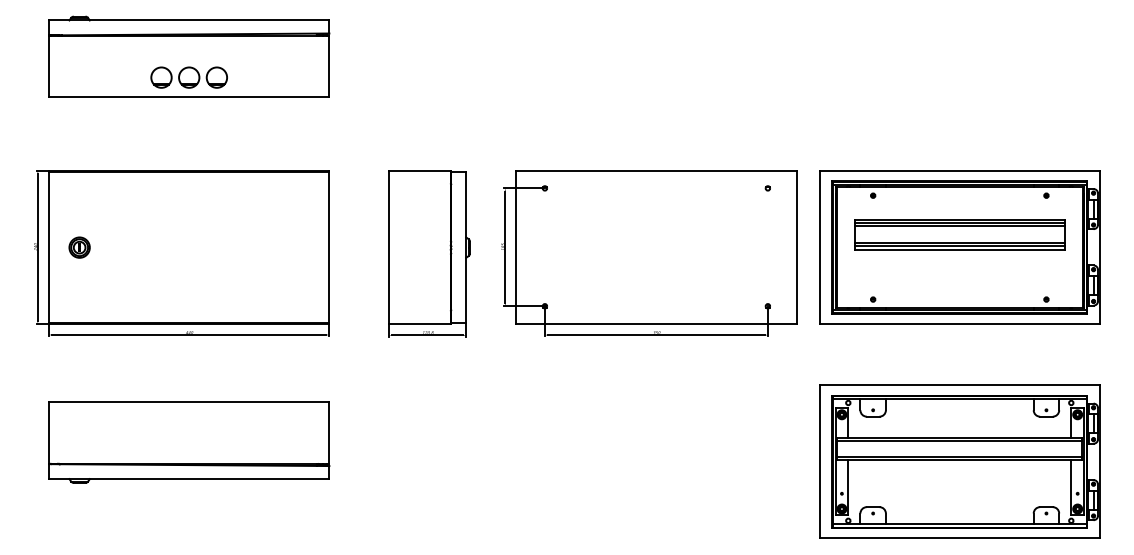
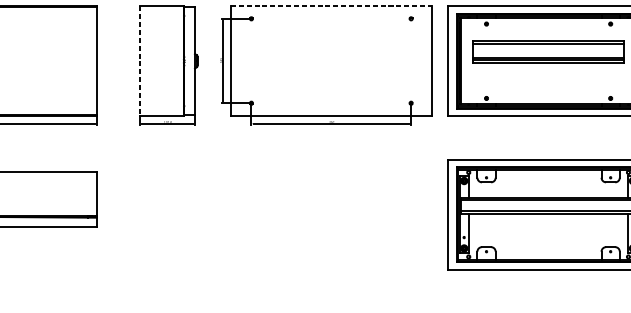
line: (656, 170) -> (331, 6), solid -> dashed
line: (959, 226) -> (548, 46), removed
line: (389, 247) -> (140, 61), solid -> dashed

